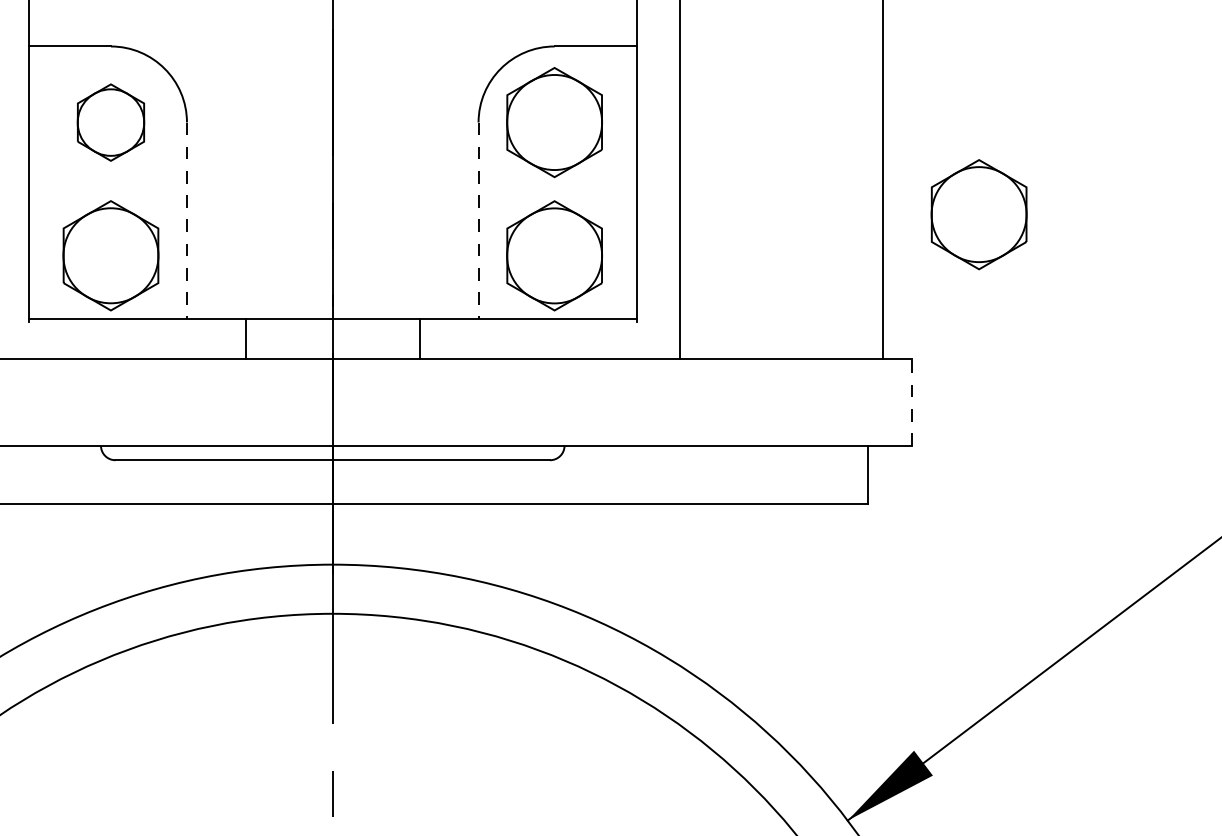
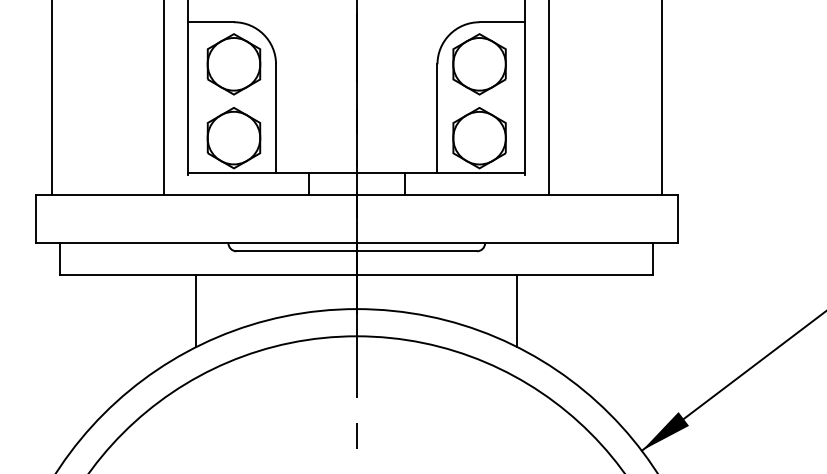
part: (110, 122) -> (233, 64), size x1.43
part: (978, 214) -> (714, 115), removed
line: (187, 222) -> (276, 119), dashed -> solid
line: (478, 222) -> (437, 119), dashed -> solid
line: (912, 401) -> (677, 218), dashed -> solid
line: (43, 568) -> (196, 311), added
line: (623, 568) -> (517, 311), added

